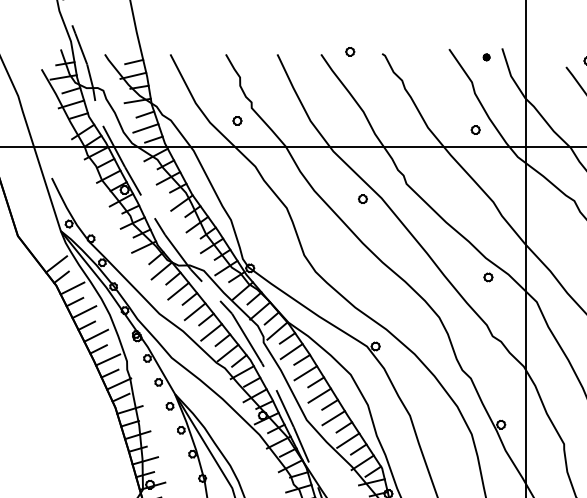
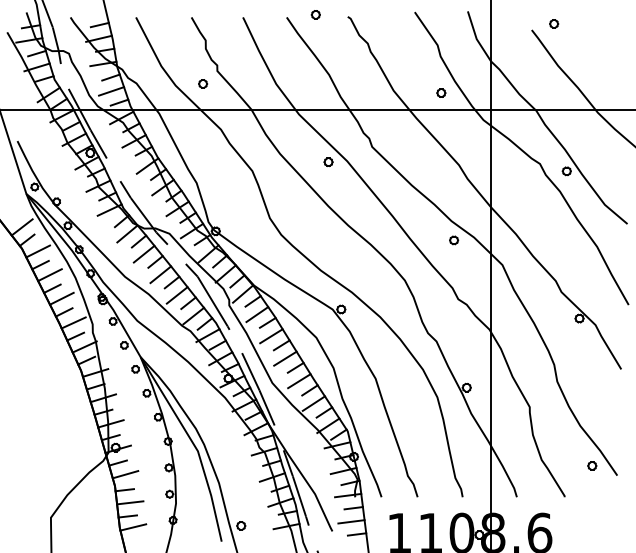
part: (485, 57) -> (451, 20), removed

